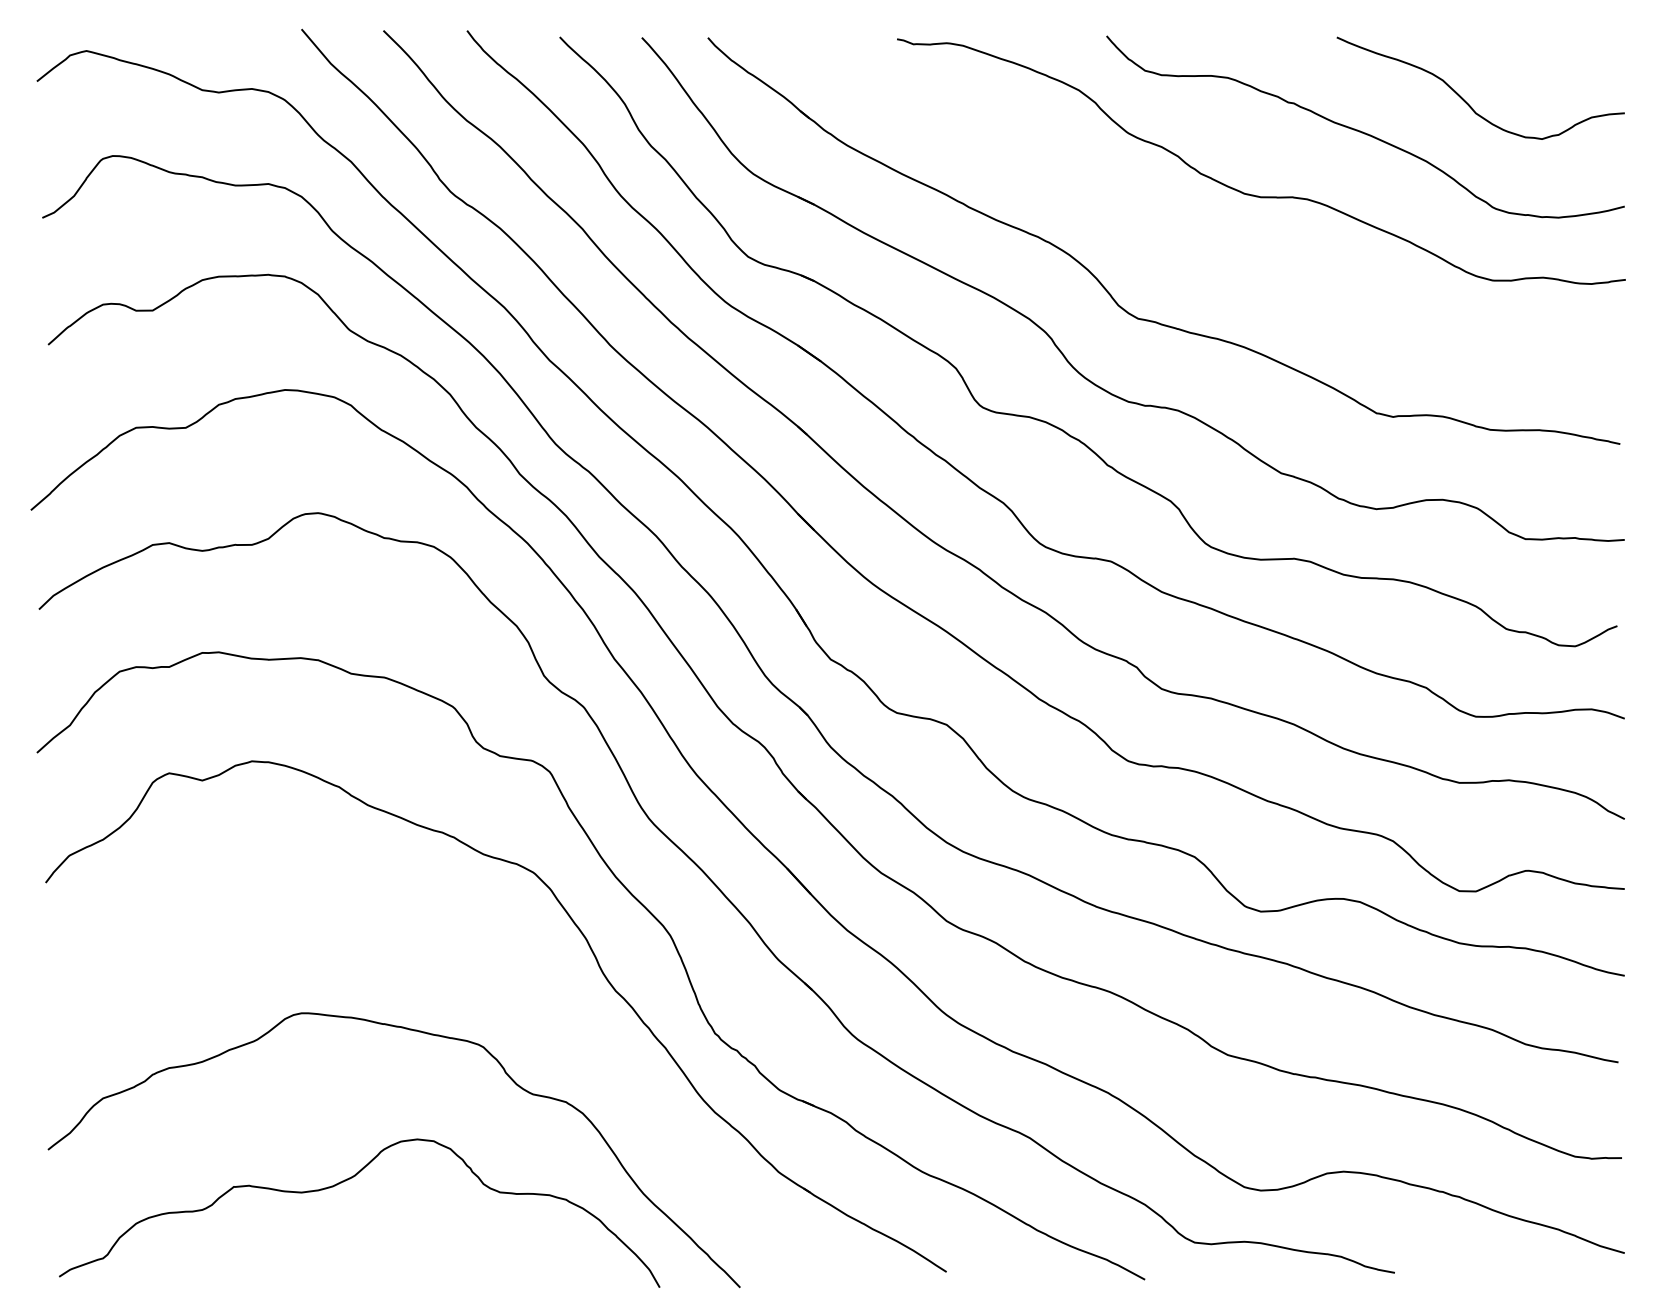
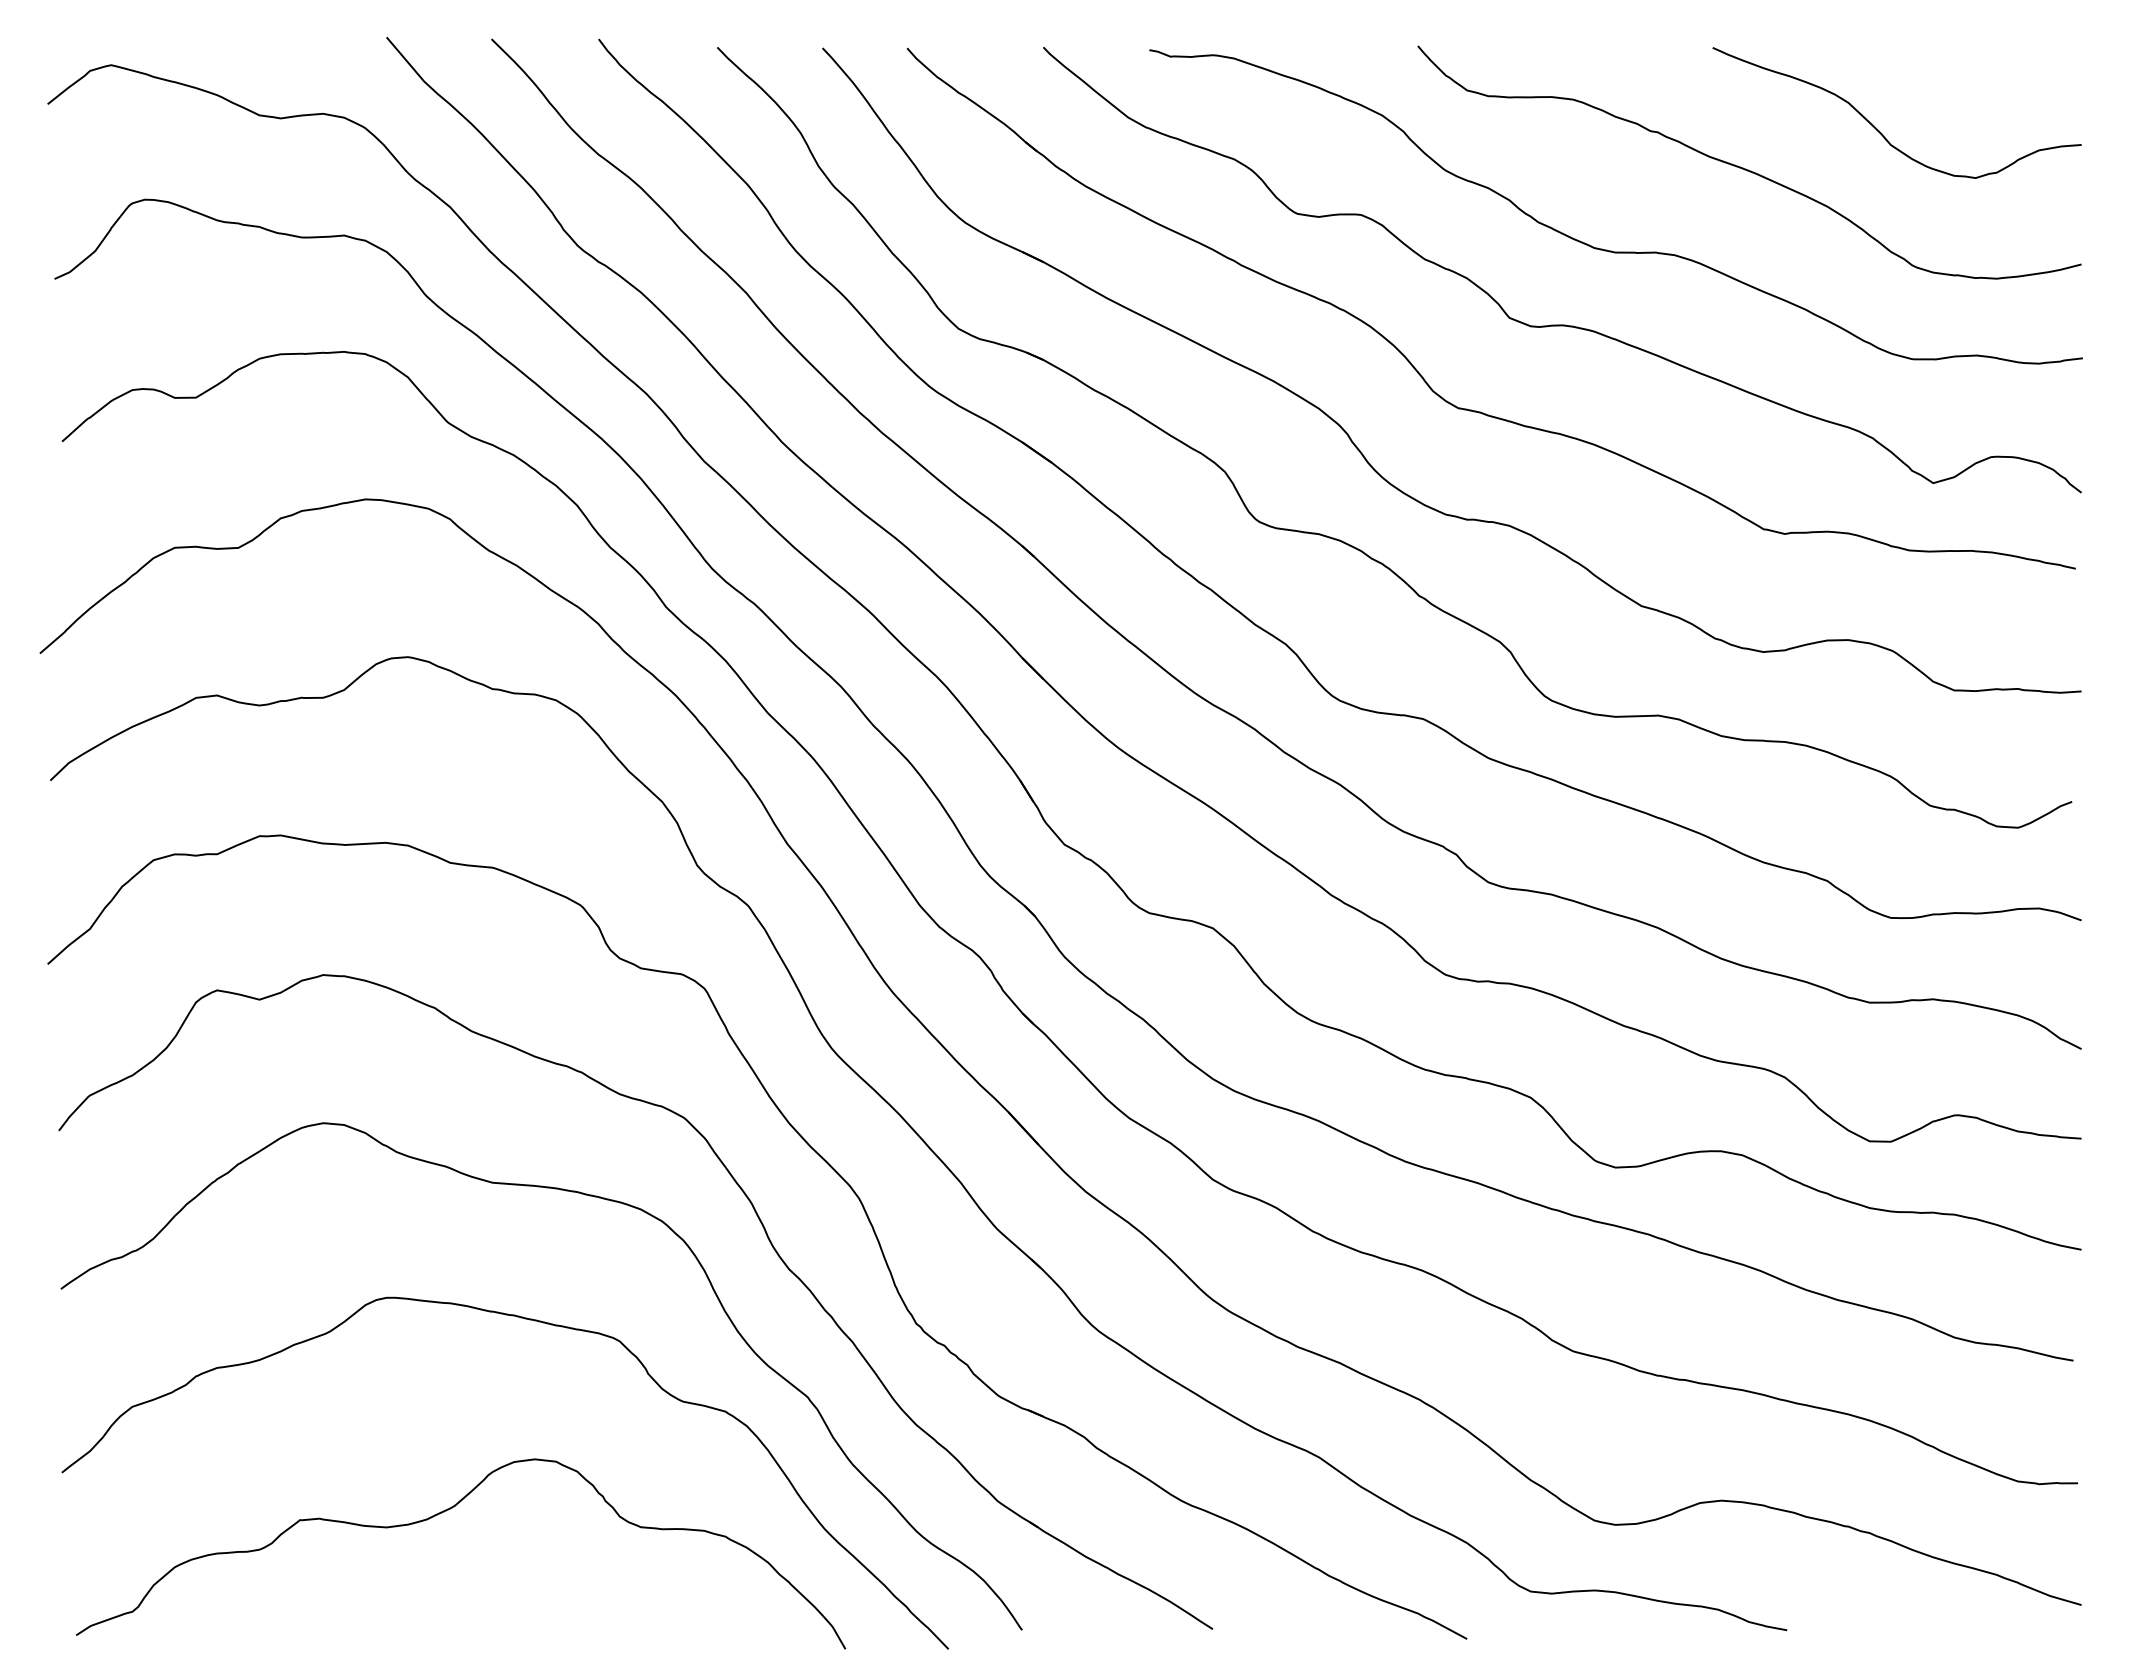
curve: (1219, 253) -> (1562, 324), added
curve: (456, 933) -> (585, 1195), added

